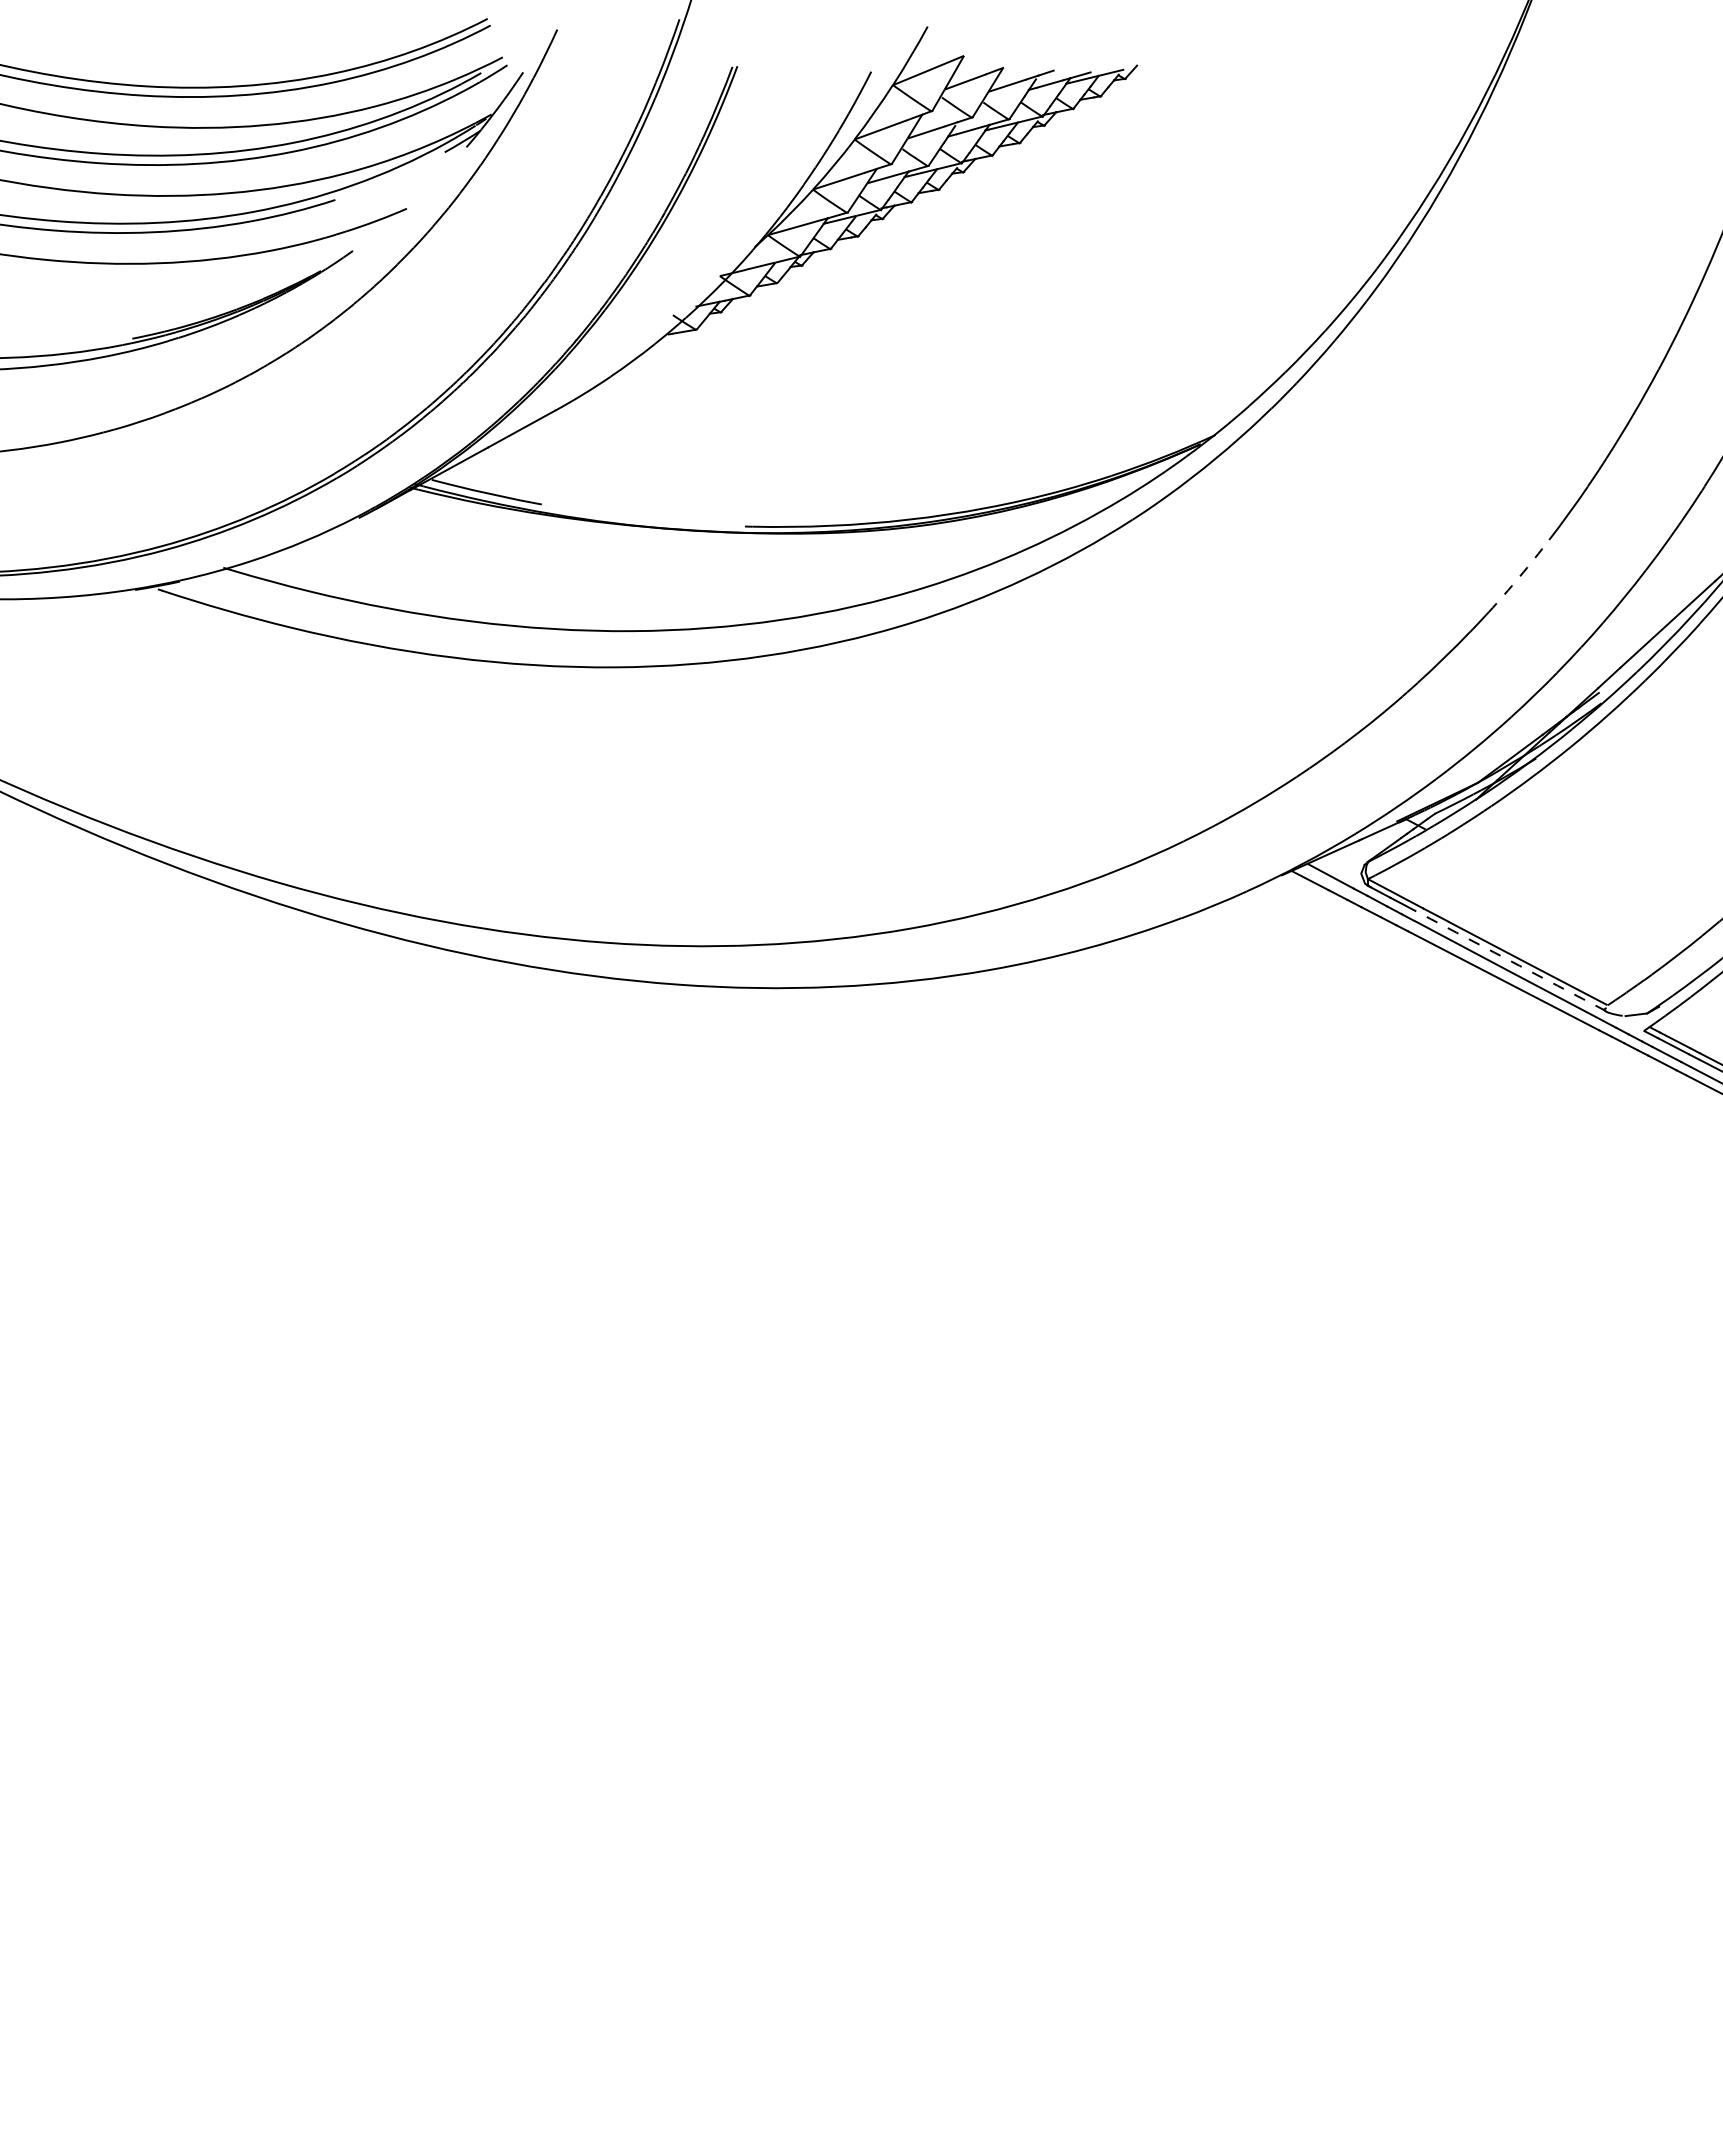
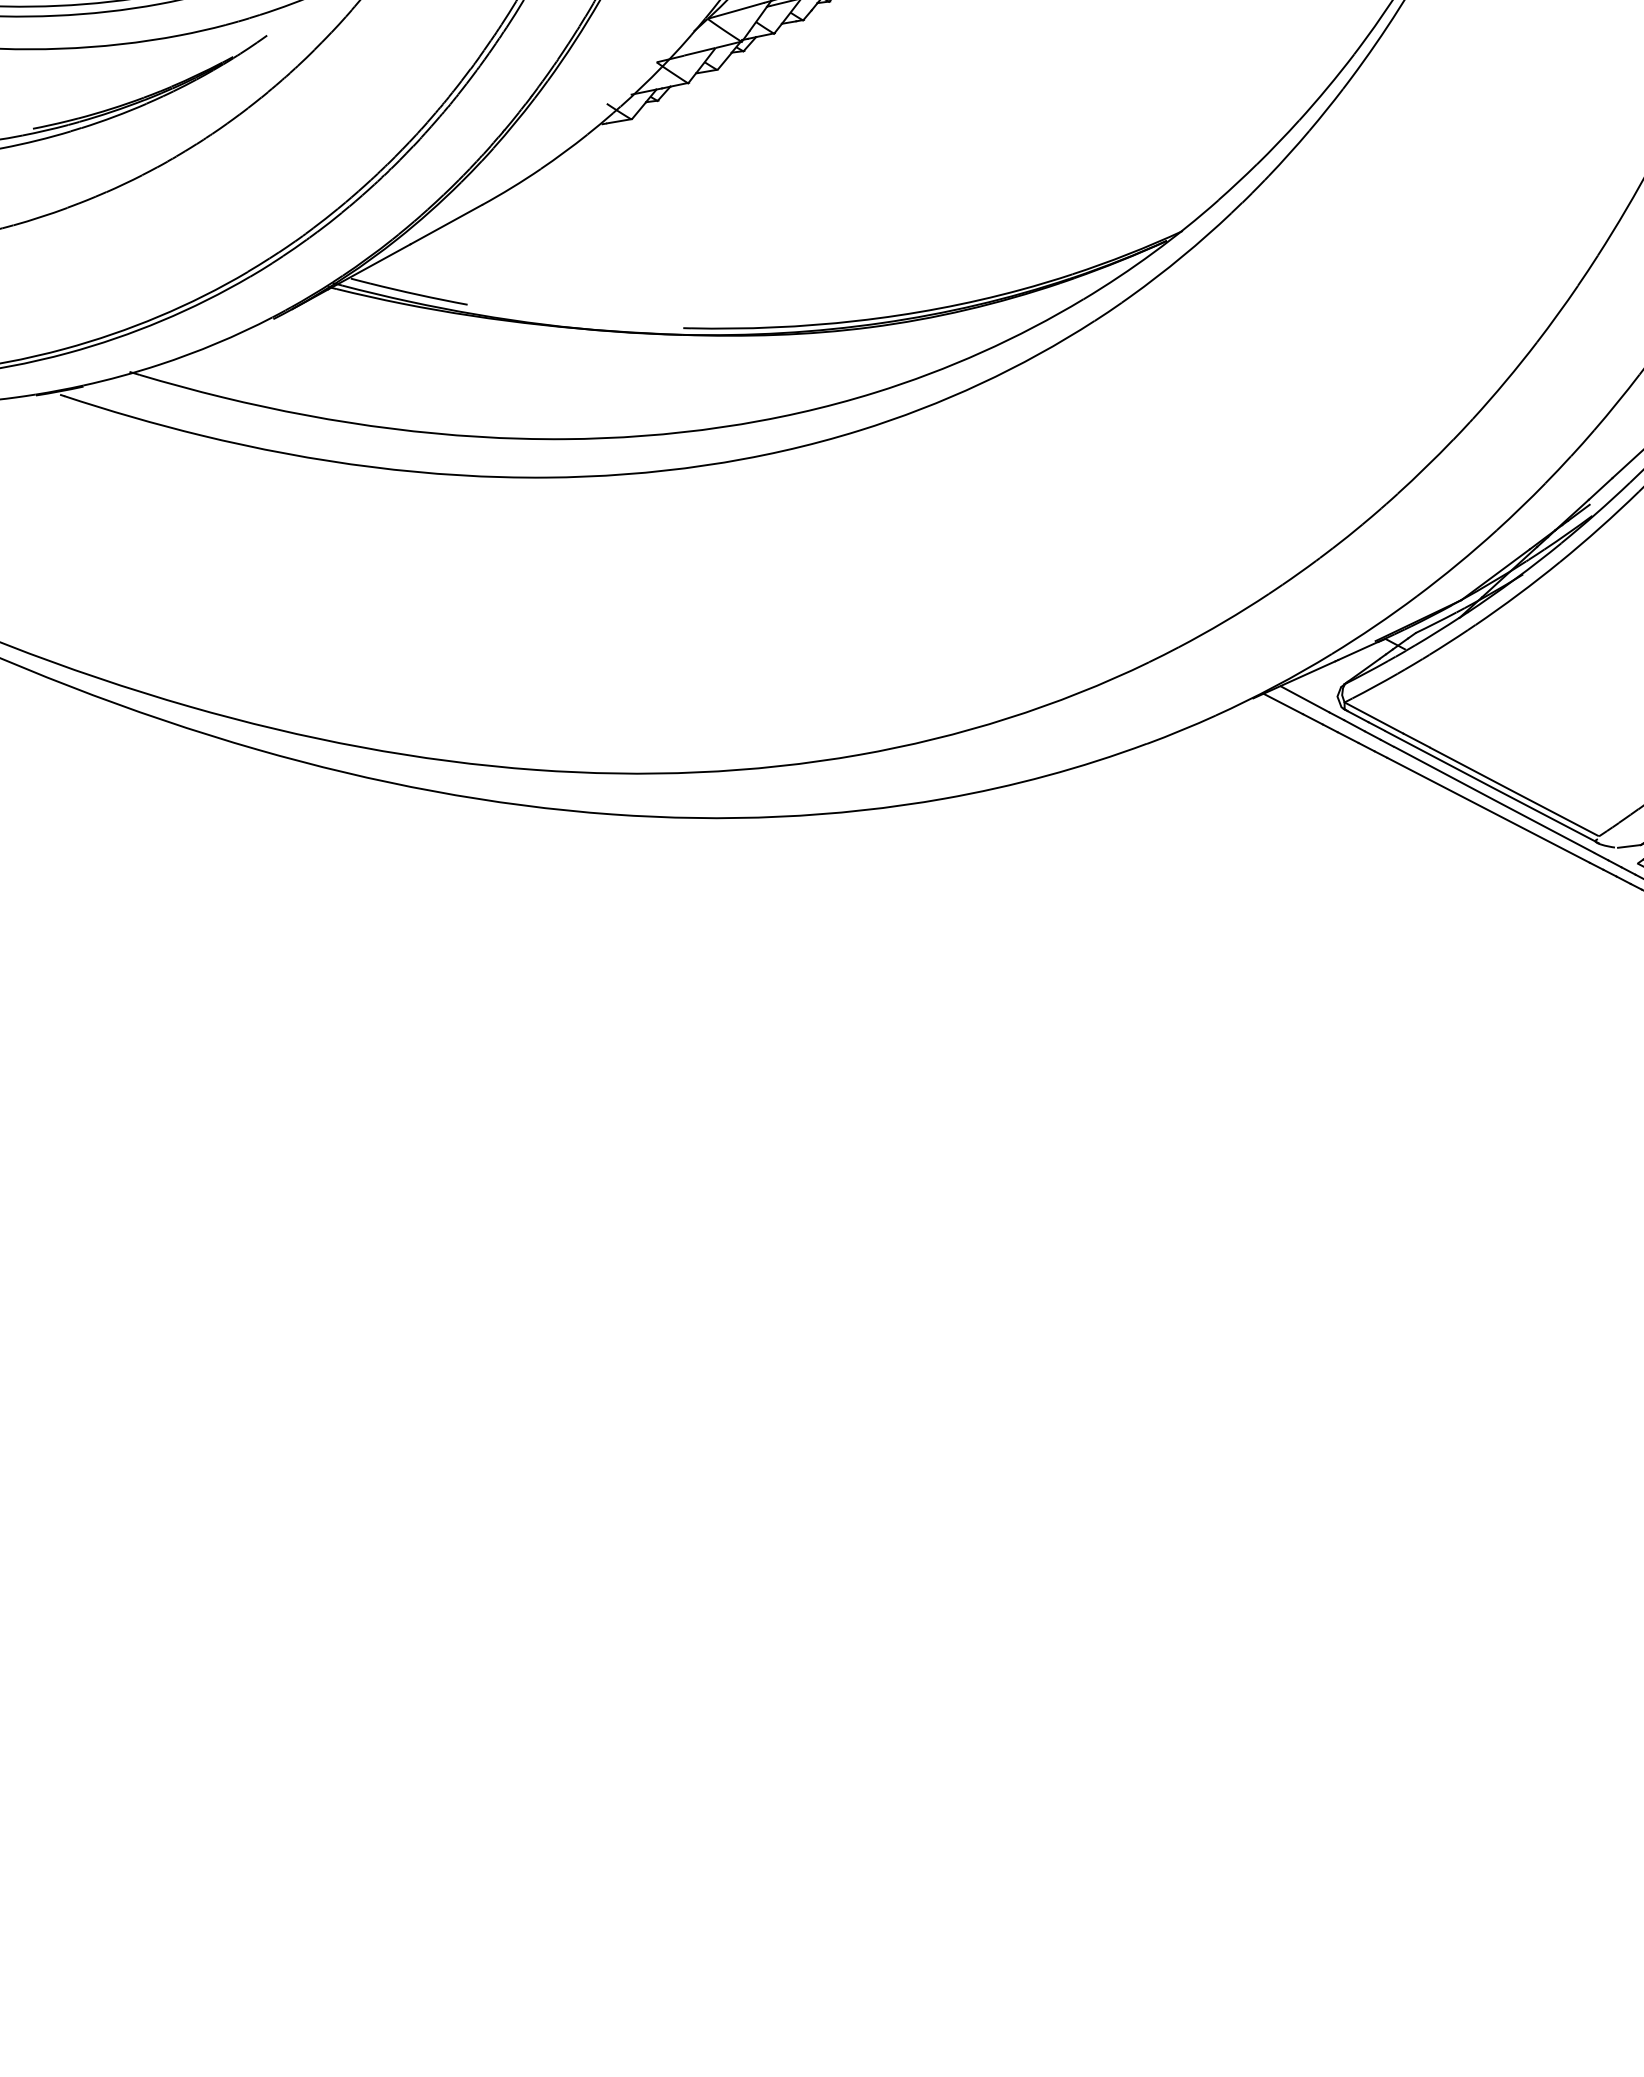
arc: (1519, 576) -> (1505, 381), dashed -> solid
arc: (1506, 959) -> (1491, 787), dashed -> solid

